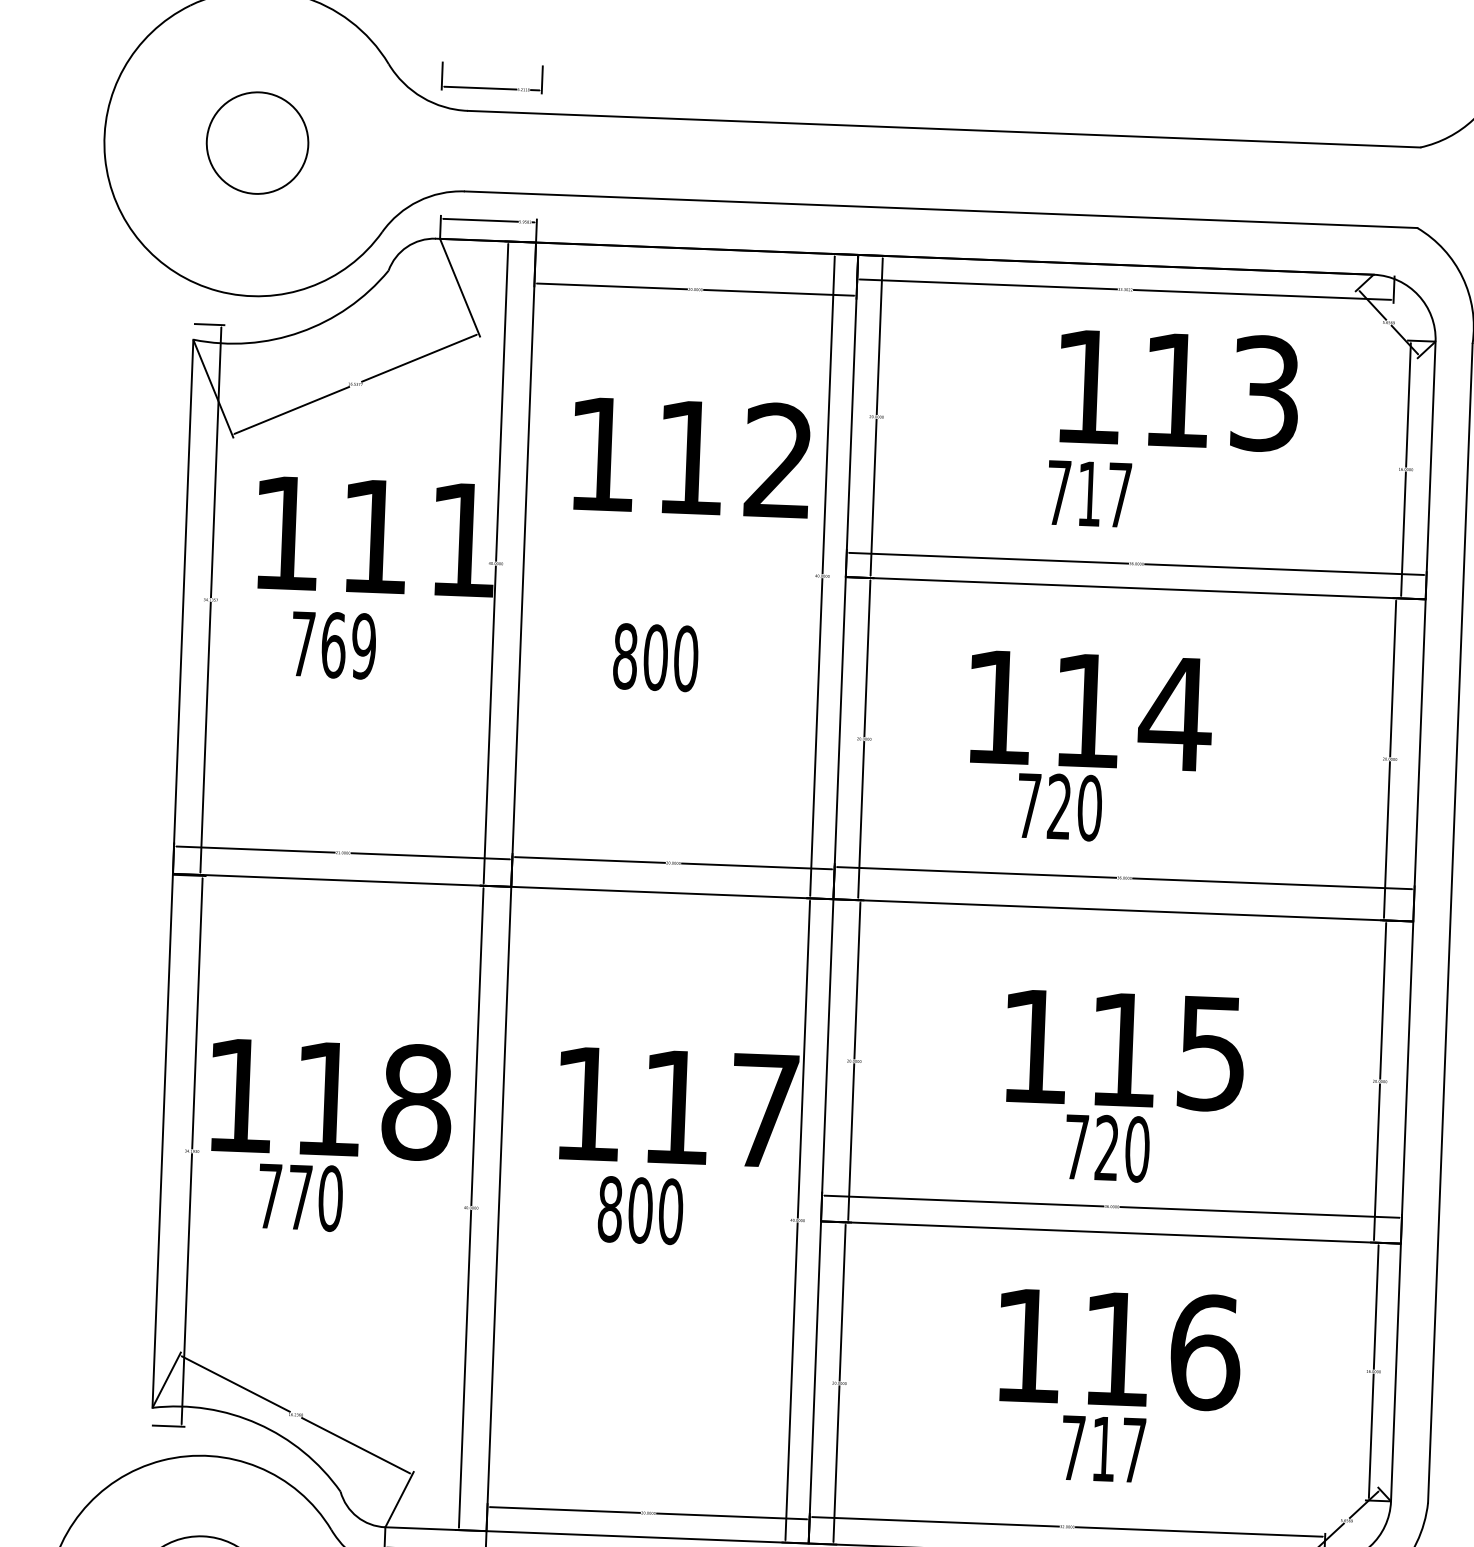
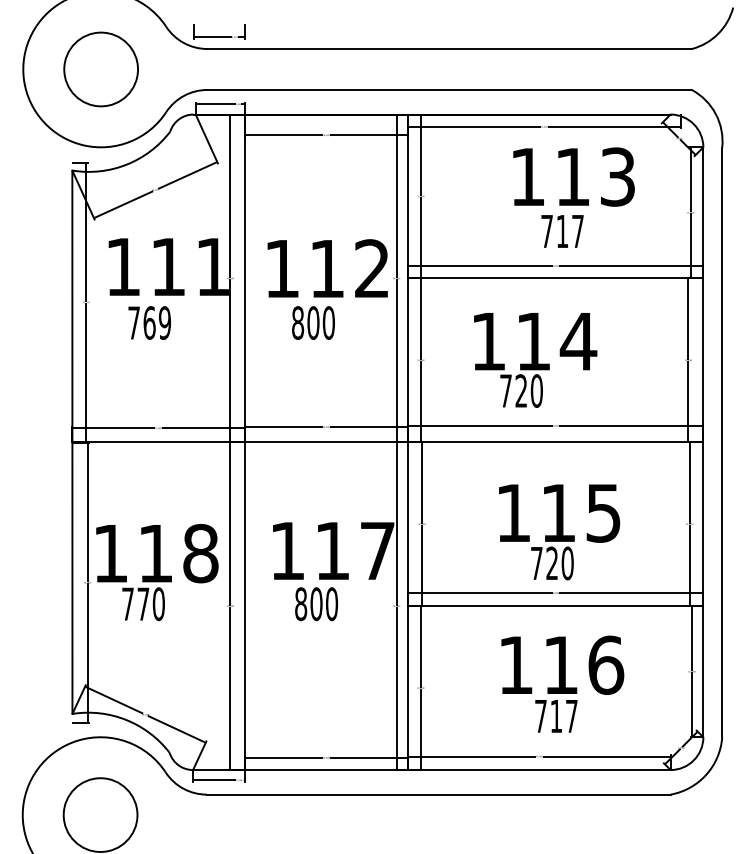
circle: (258, 143) -> (101, 69), size x1.43
text: (691, 457) -> (327, 268), moved
text: (1089, 494) -> (562, 231), moved

